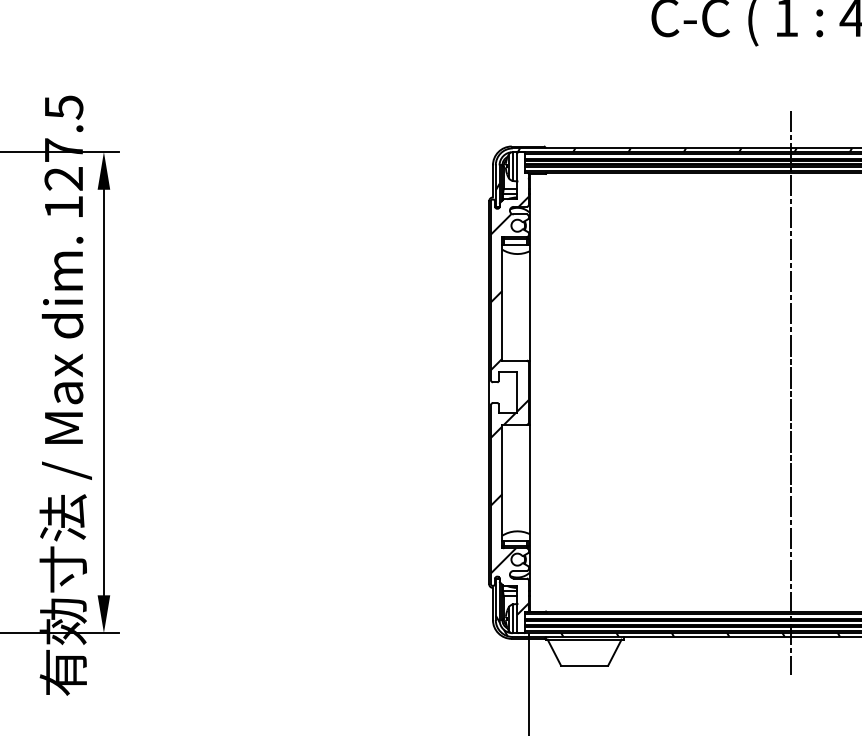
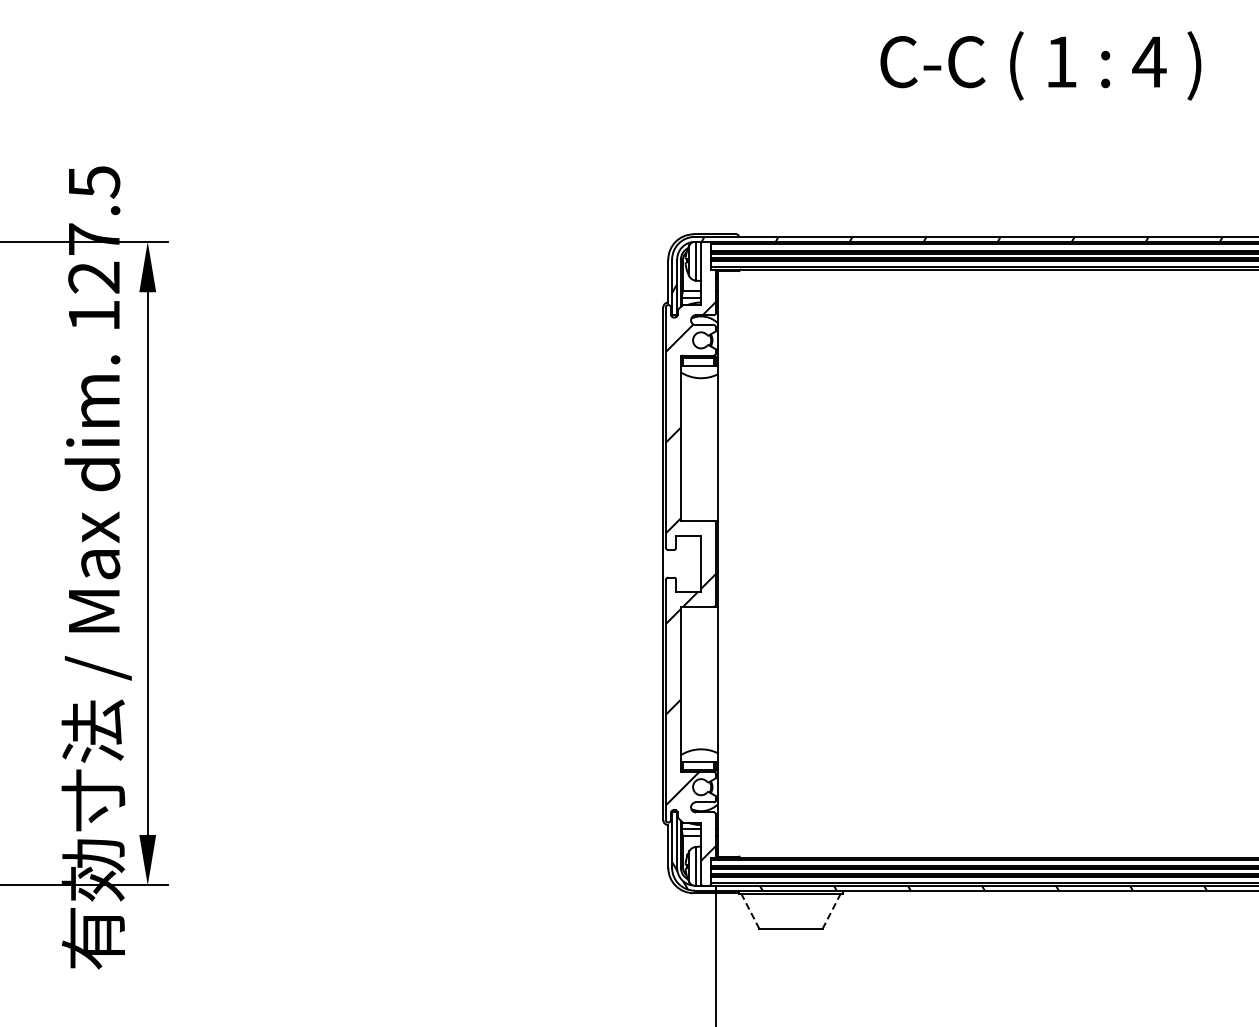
line: (791, 392) -> (1067, 563), removed
line: (554, 652) -> (750, 911), solid -> dashed
line: (614, 652) -> (831, 911), solid -> dashed

